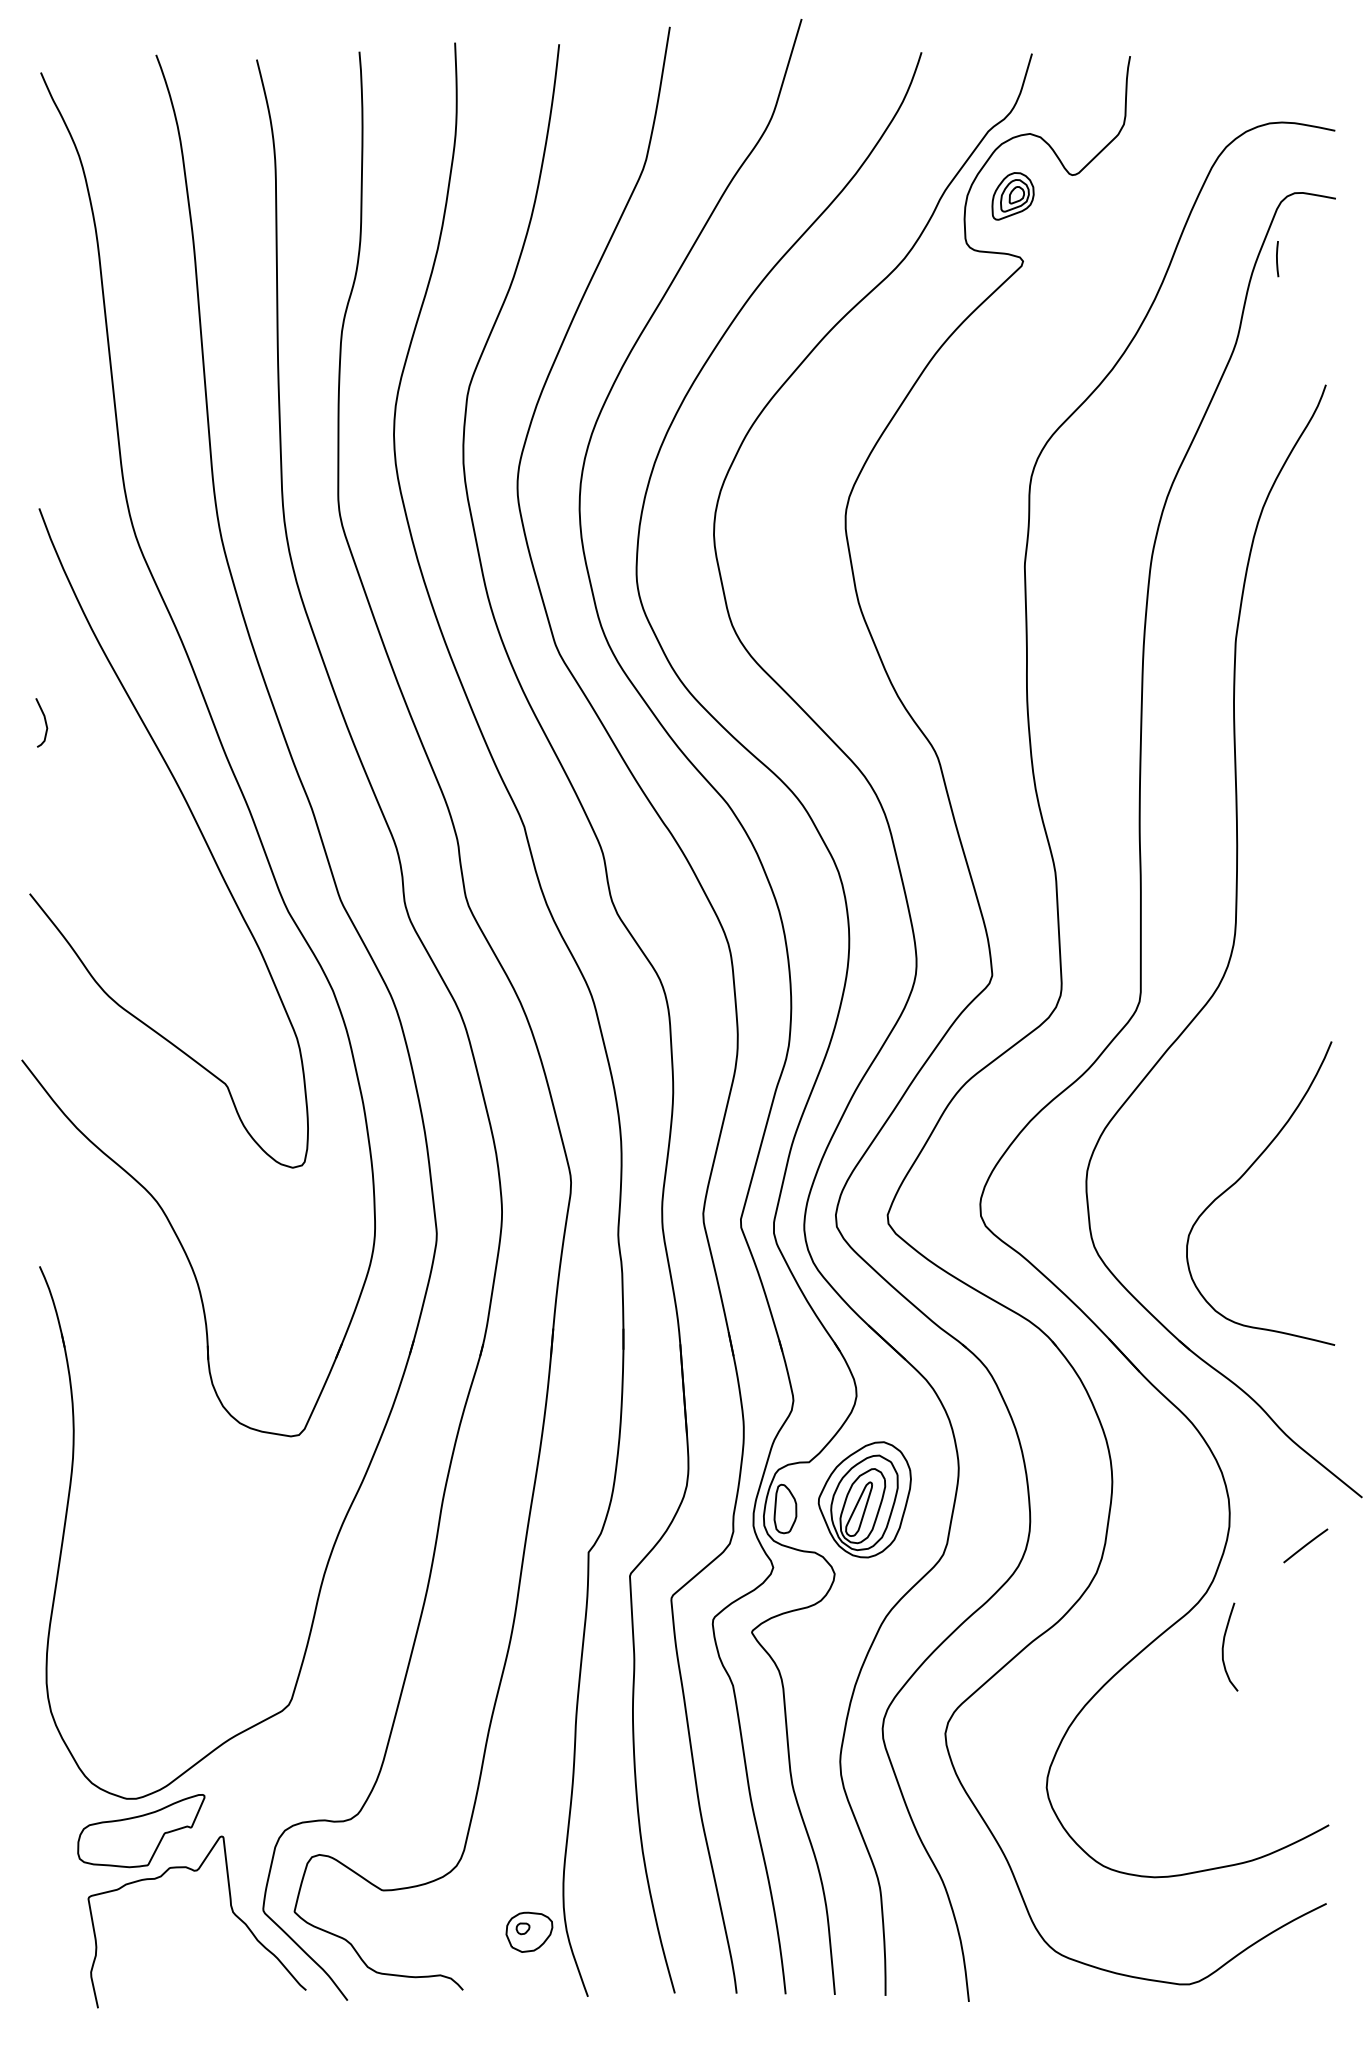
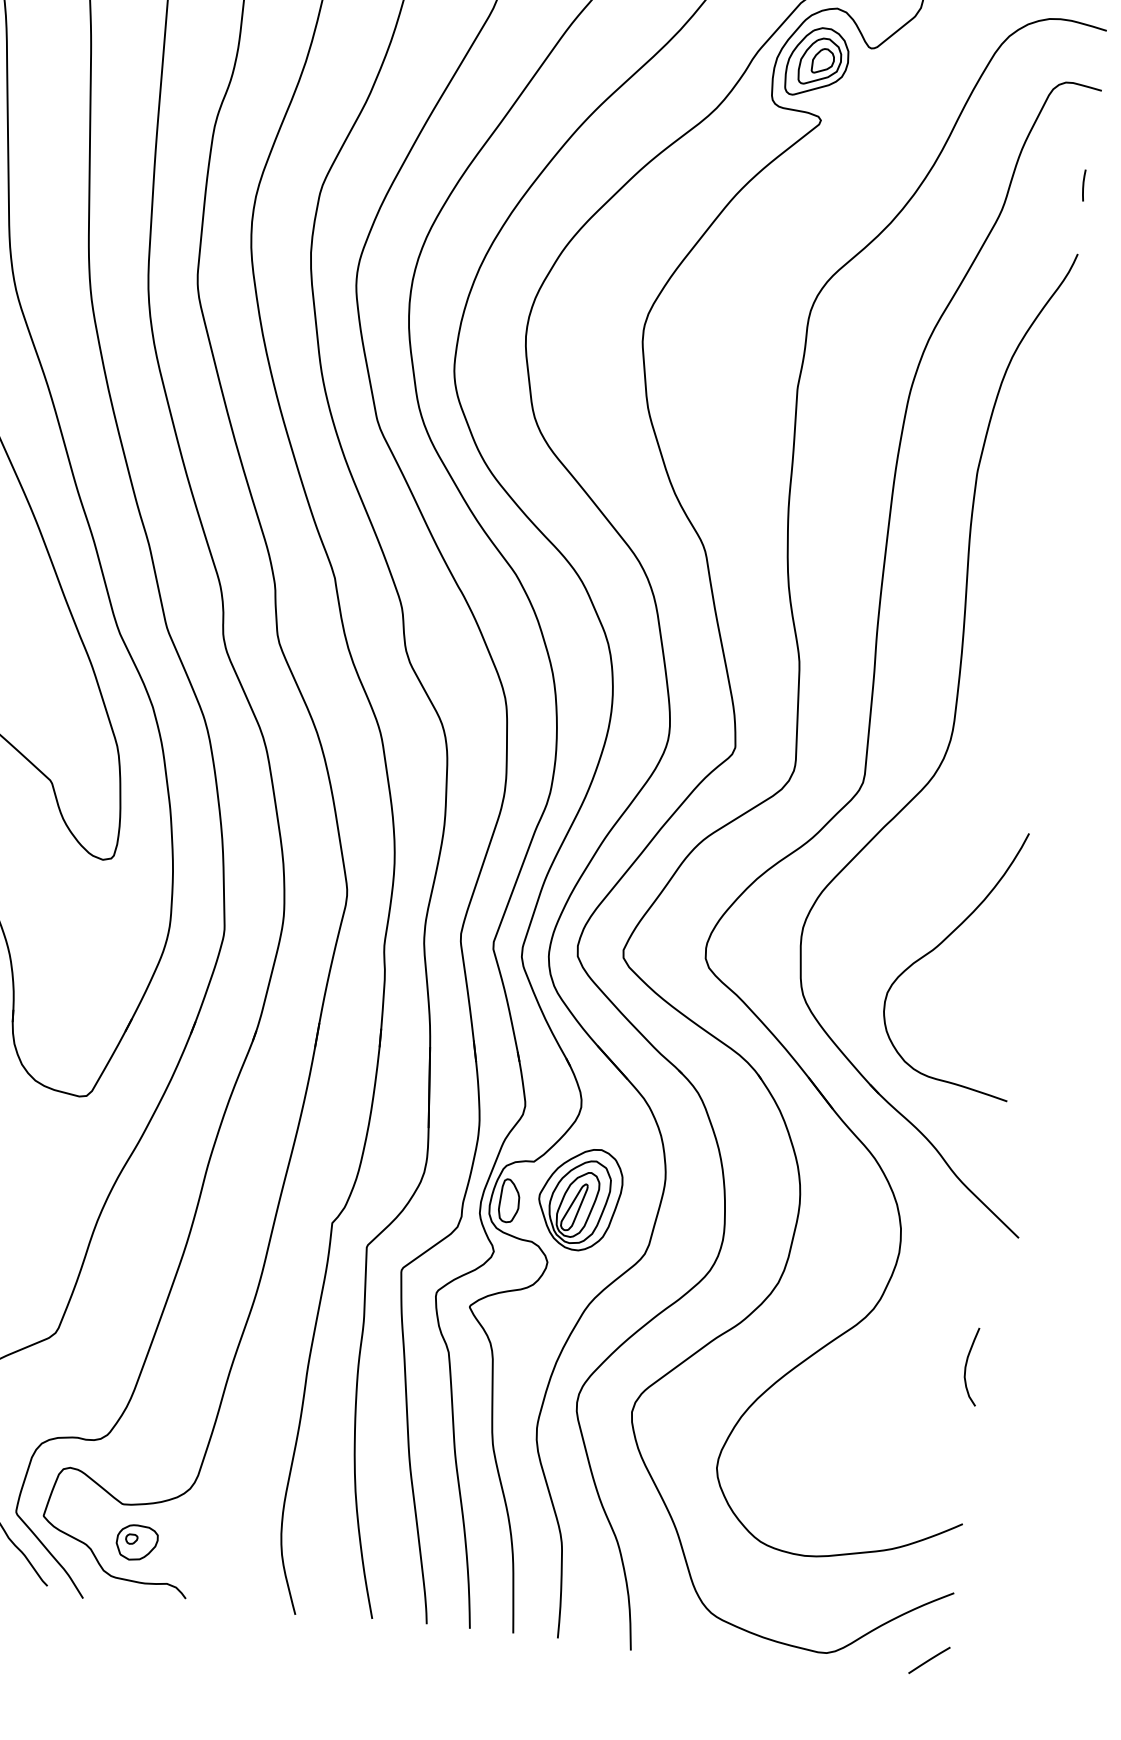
part: (1012, 196) -> (816, 62), size x1.67
line: (1277, 259) -> (1083, 185), moved
line: (1305, 1545) -> (929, 1660), moved
curve: (1224, 1644) -> (967, 1363), moved
part: (529, 1931) -> (137, 1542), moved

